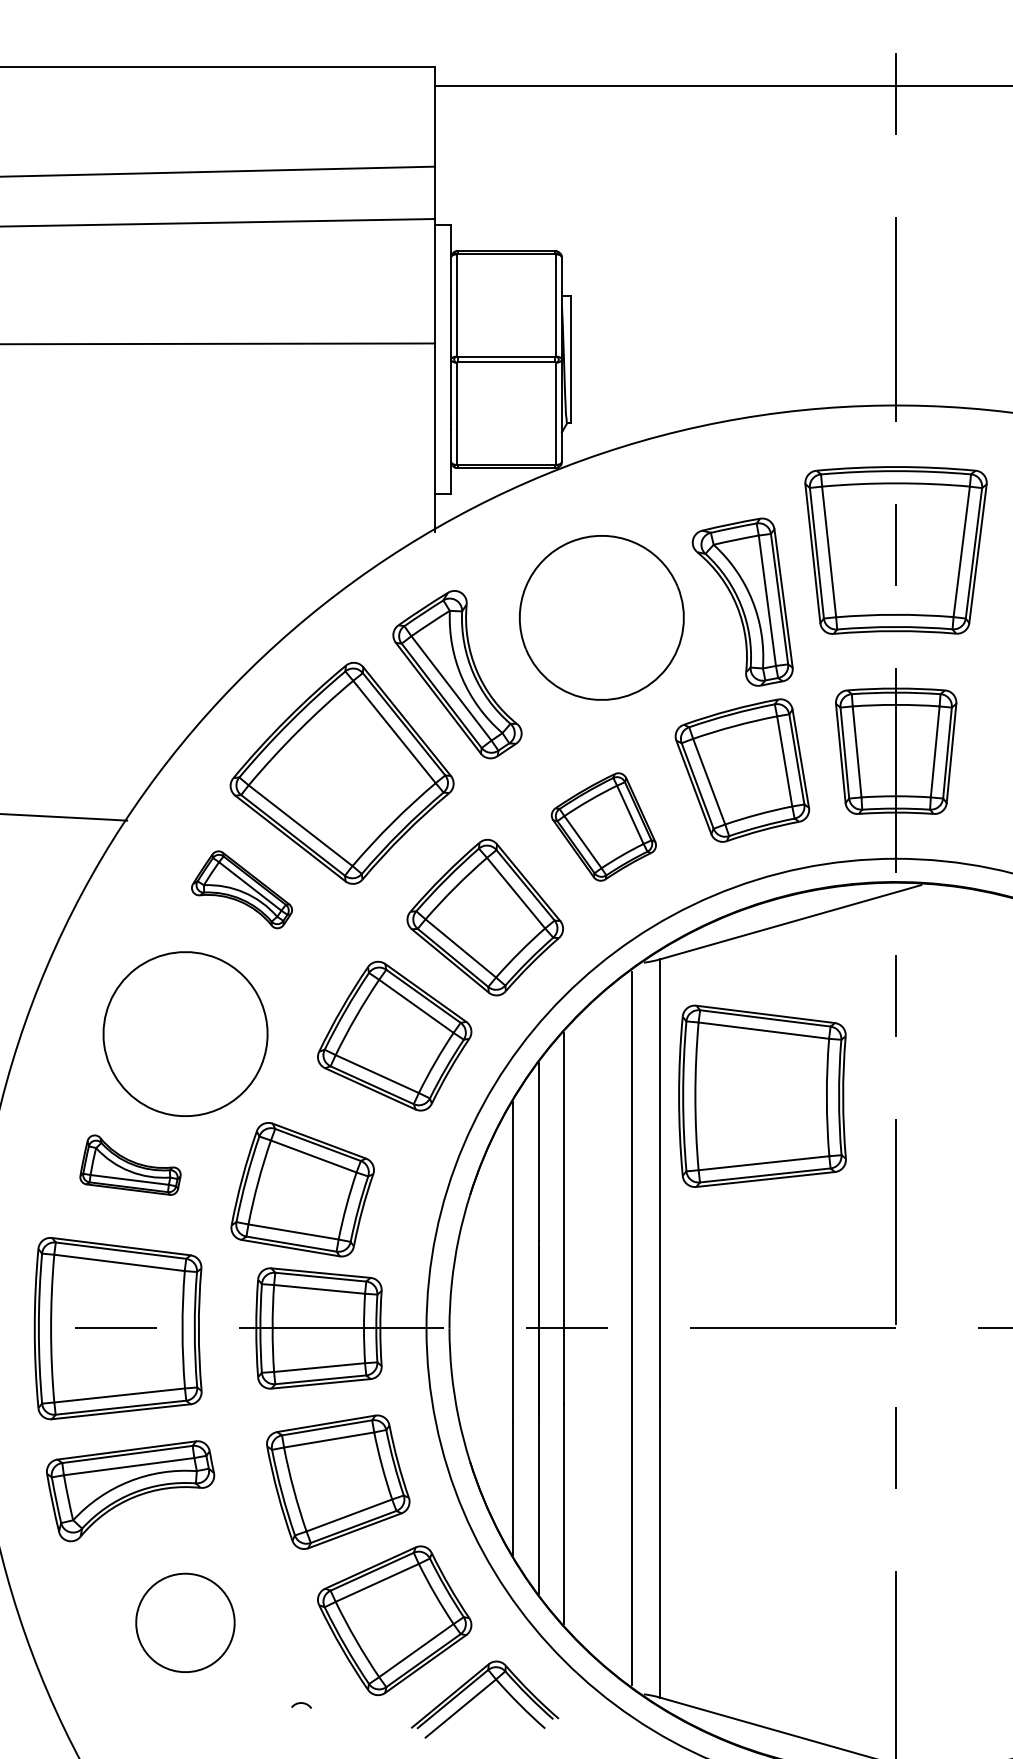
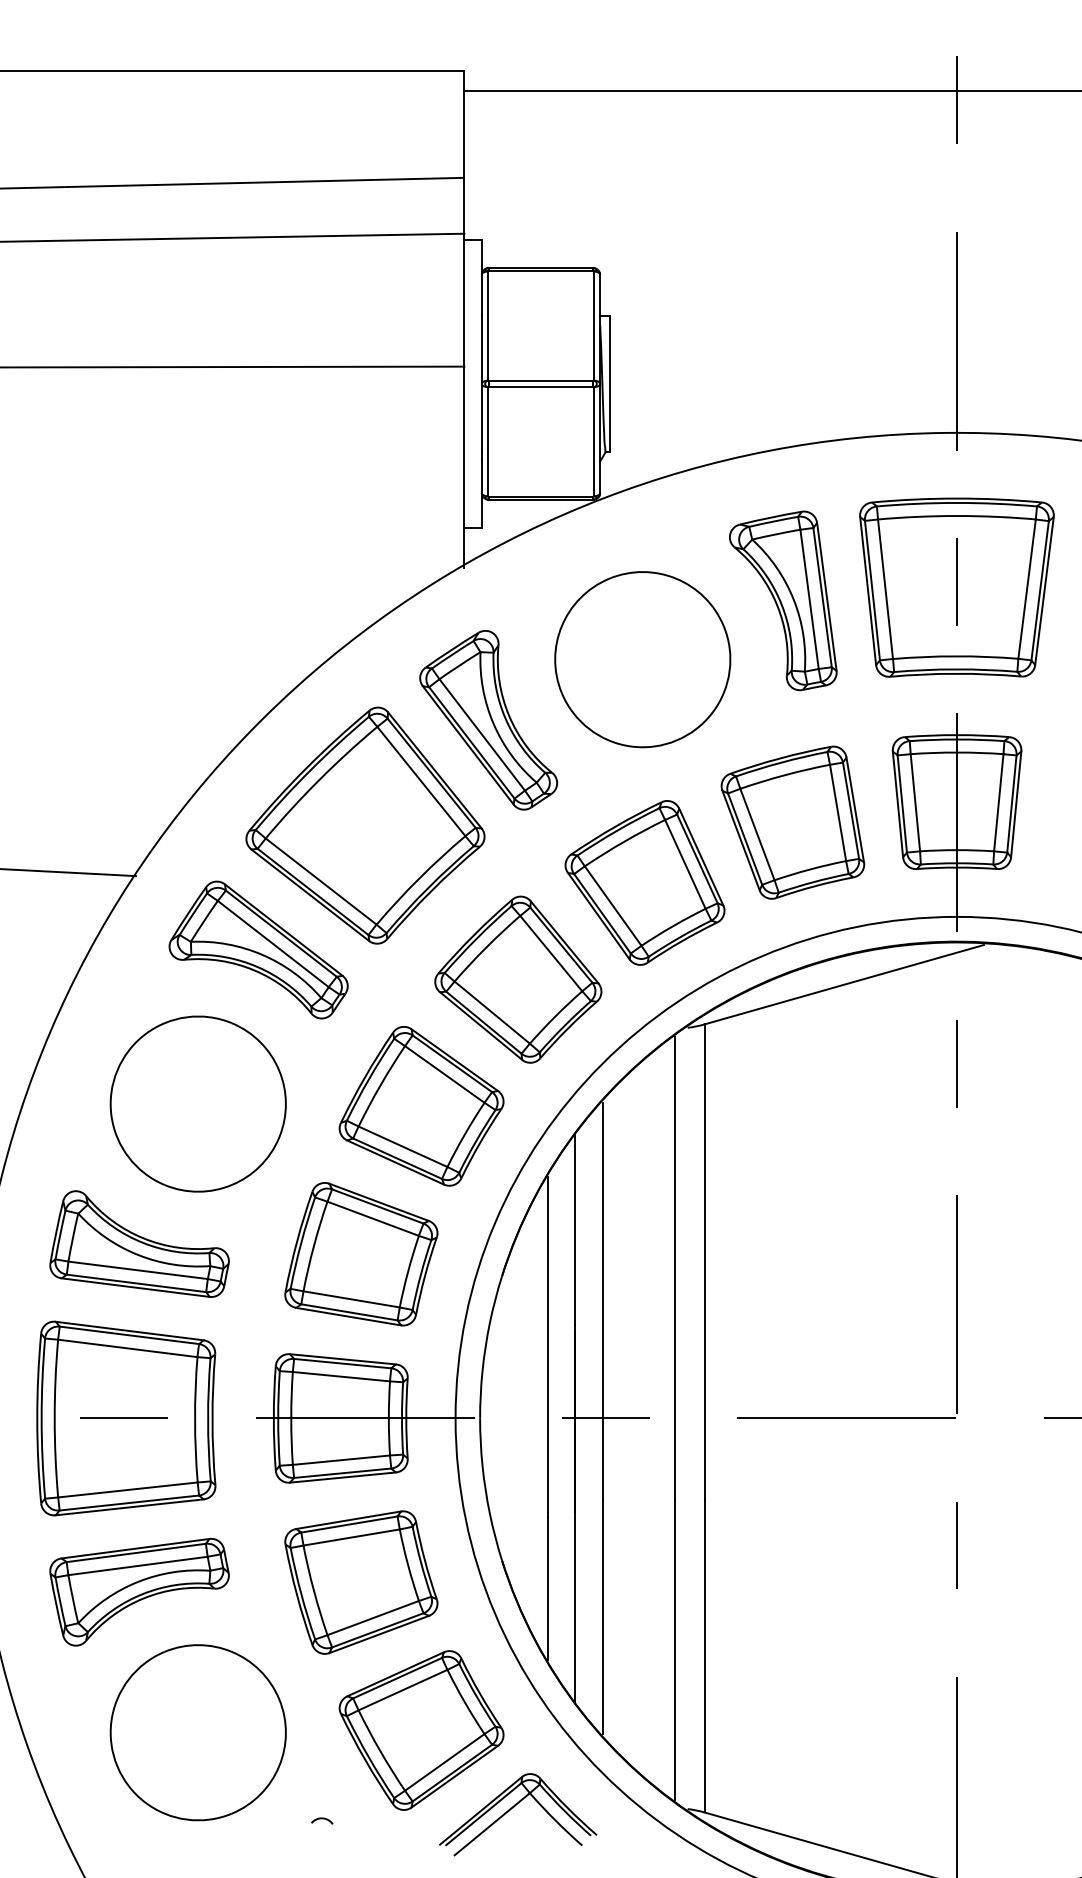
part: (742, 601) -> (783, 600), moved
part: (603, 826) -> (644, 882), size x1.43
part: (241, 889) -> (258, 949), size x1.67
part: (762, 1096) -> (814, 1170), removed
part: (130, 1164) -> (139, 1243), size x1.67
part: (302, 1189) -> (361, 1254), moved
part: (184, 1622) -> (197, 1732), size x1.67

